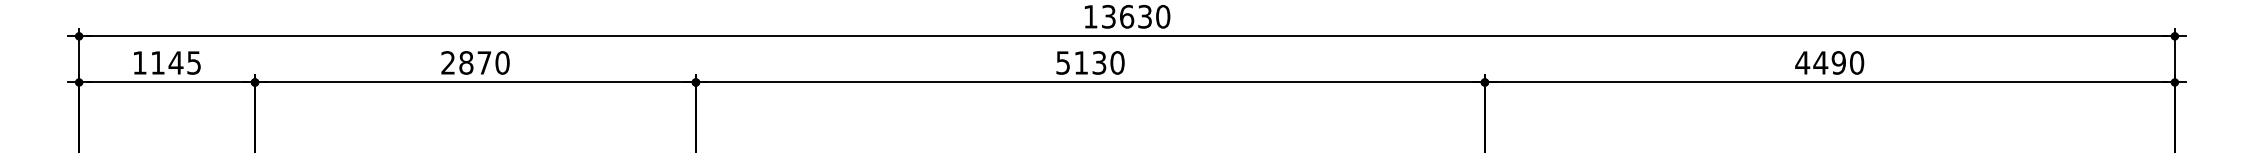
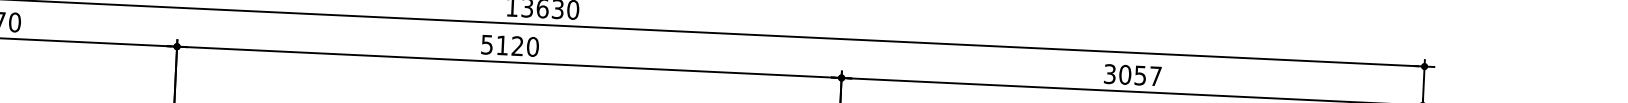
text: (1099, 62) -> (517, 45), 5130 -> 5120
text: (1829, 62) -> (1132, 74), 4490 -> 3057

